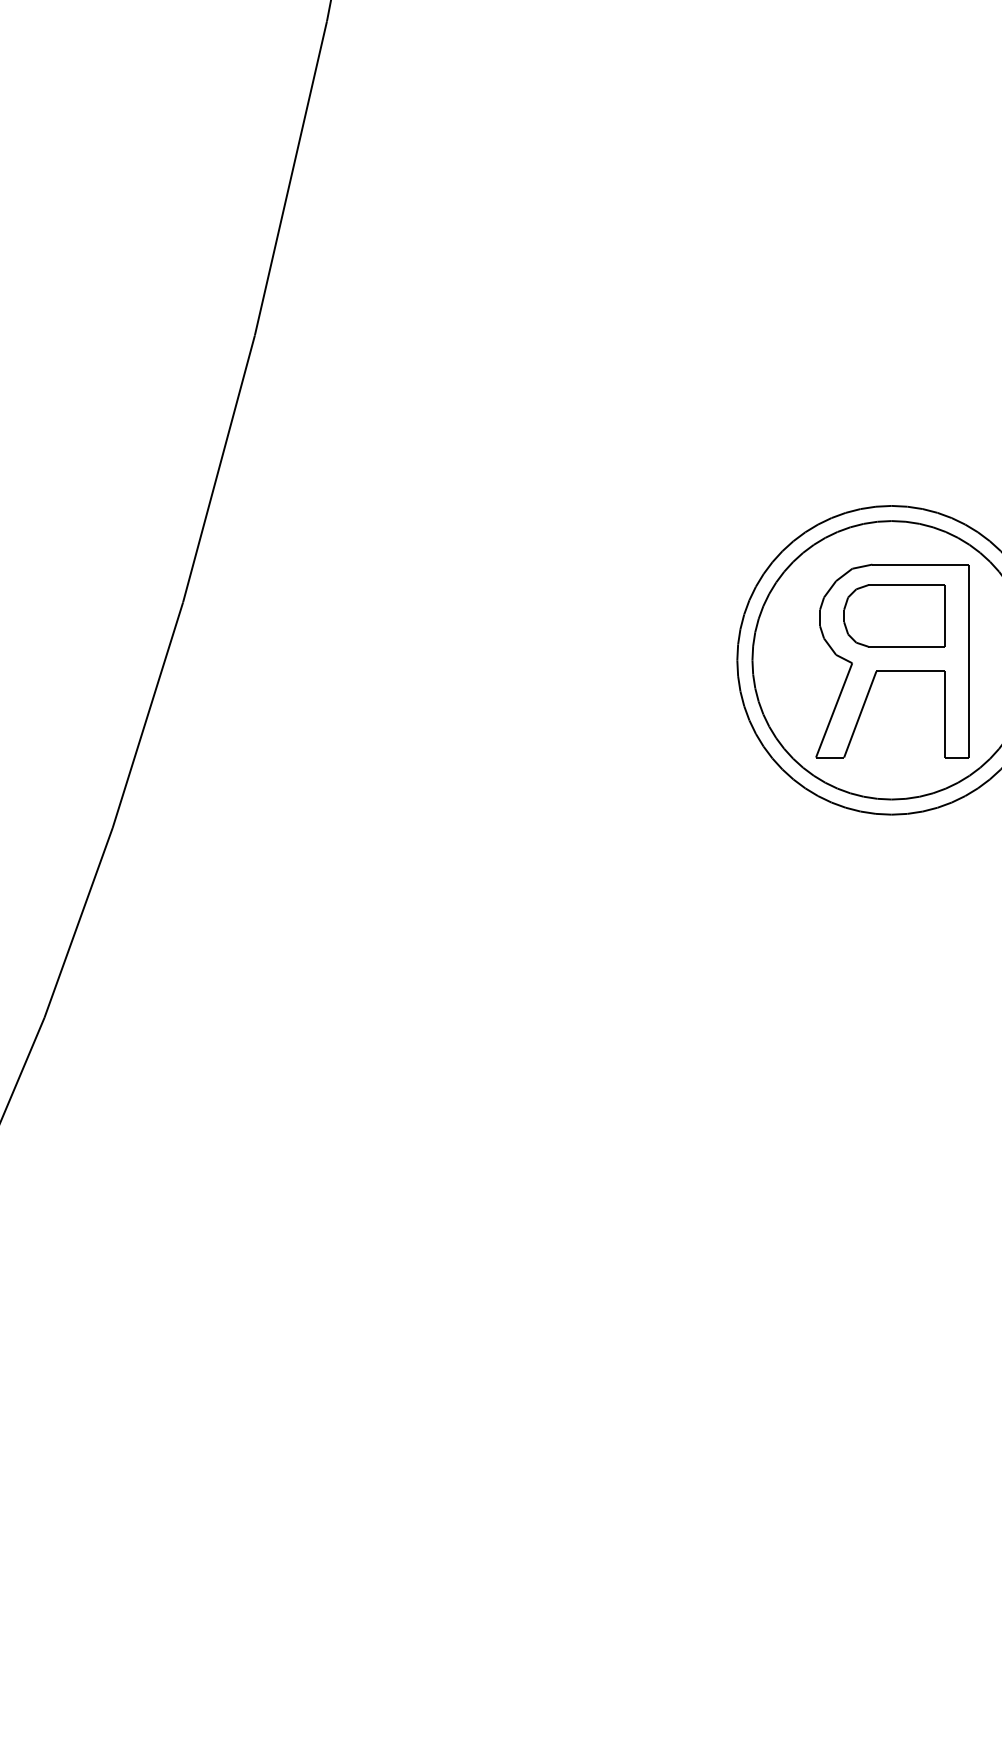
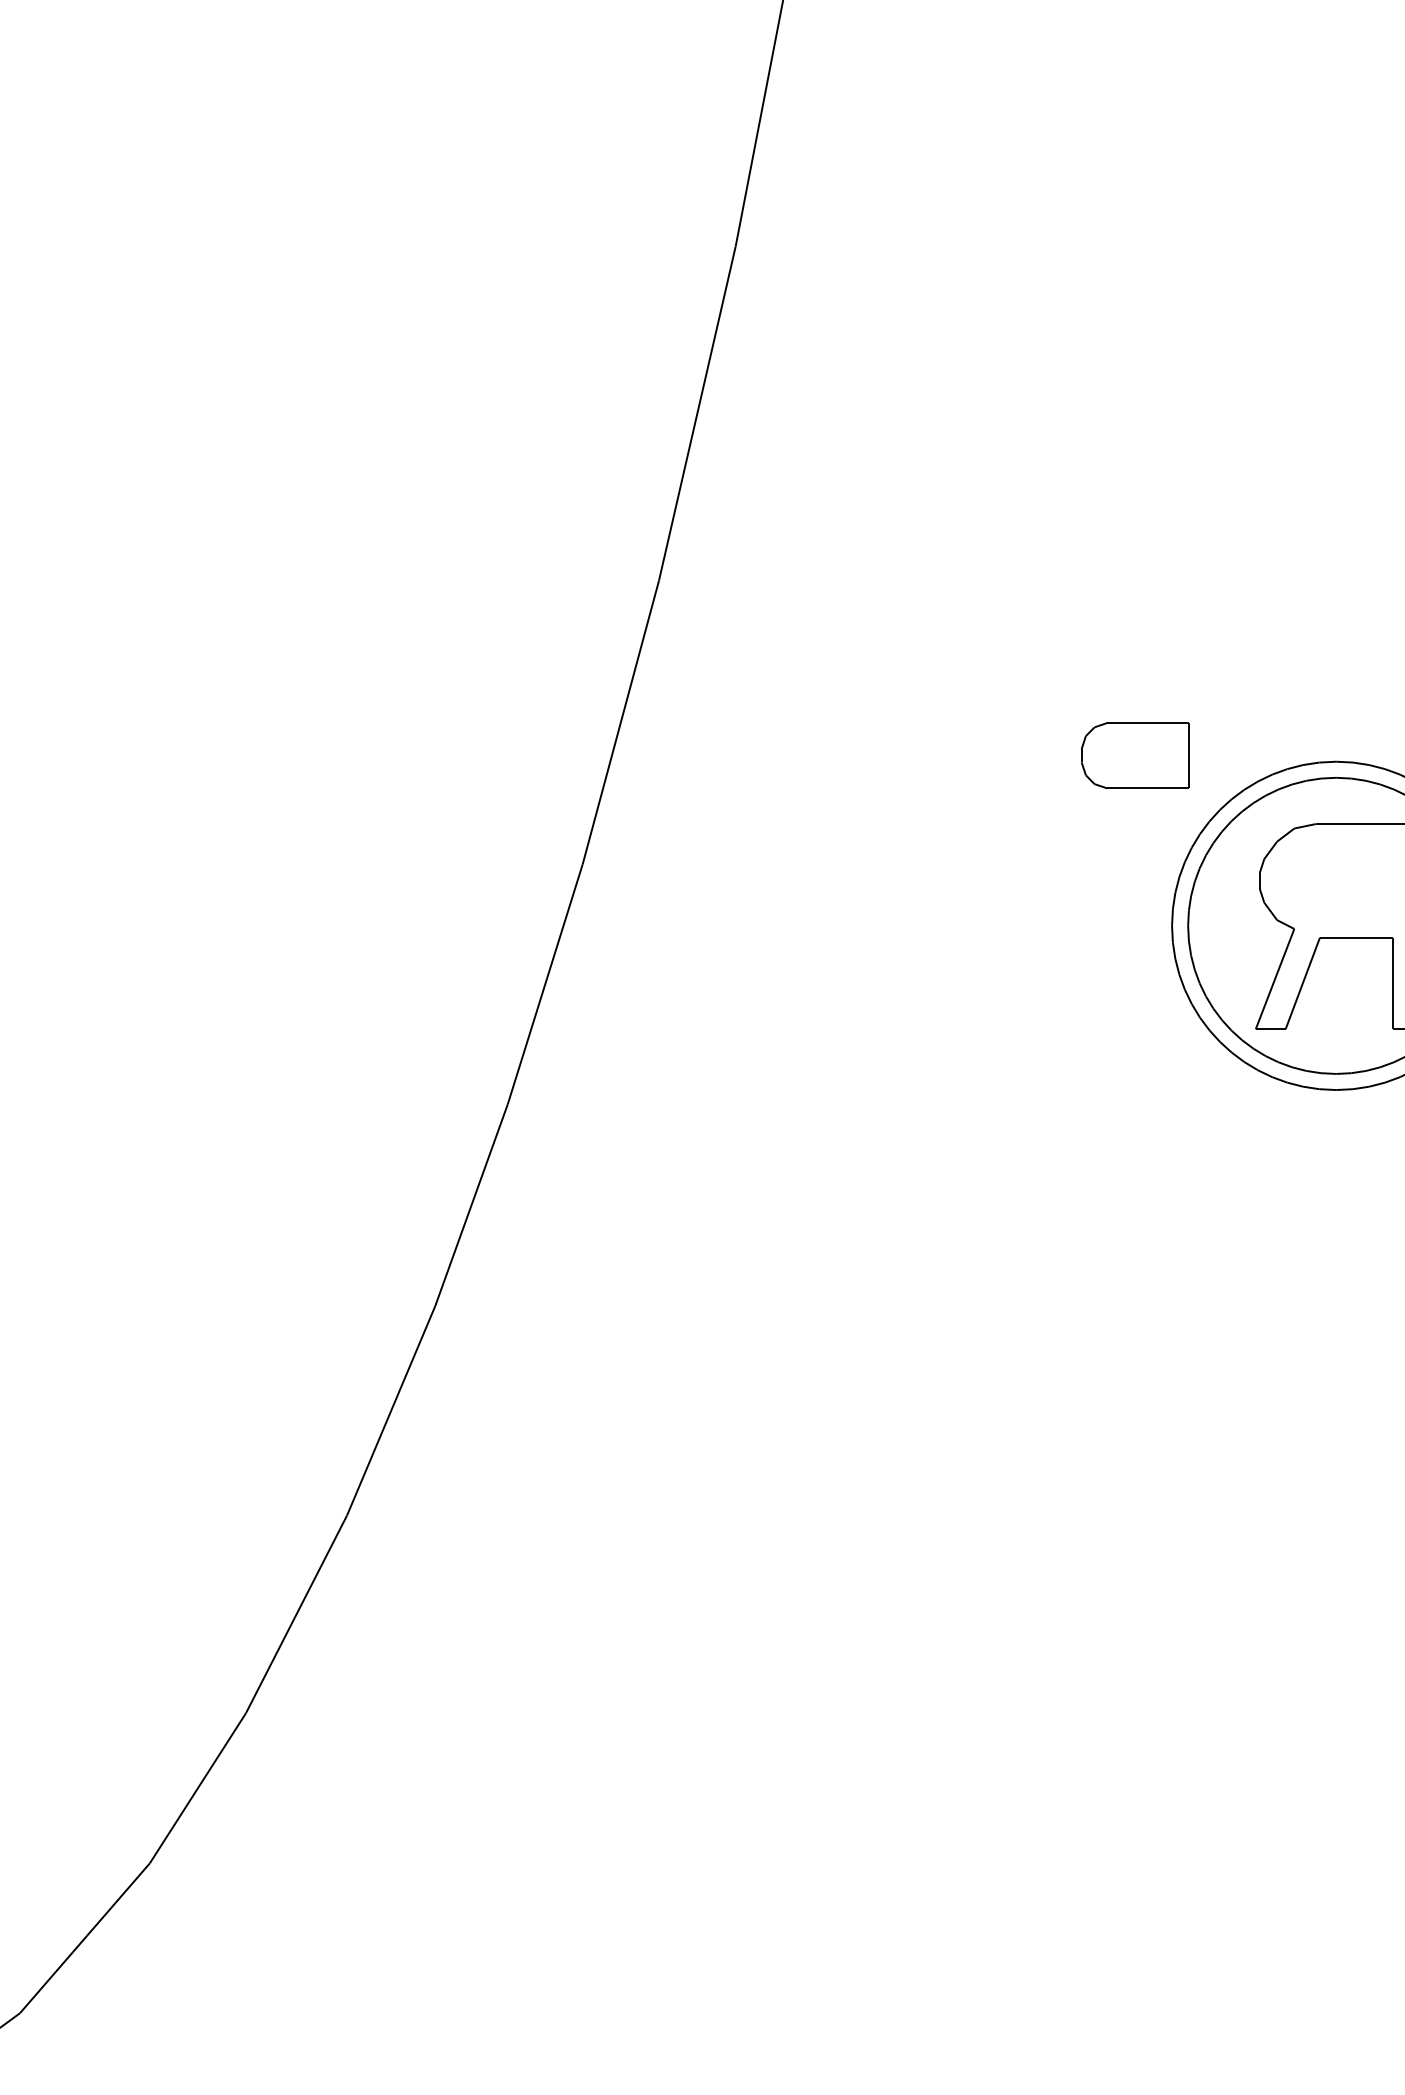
part: (894, 615) -> (1135, 755), moved

